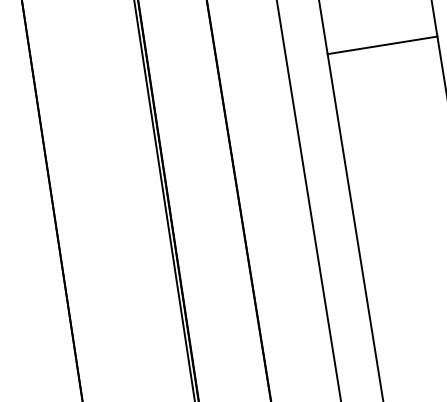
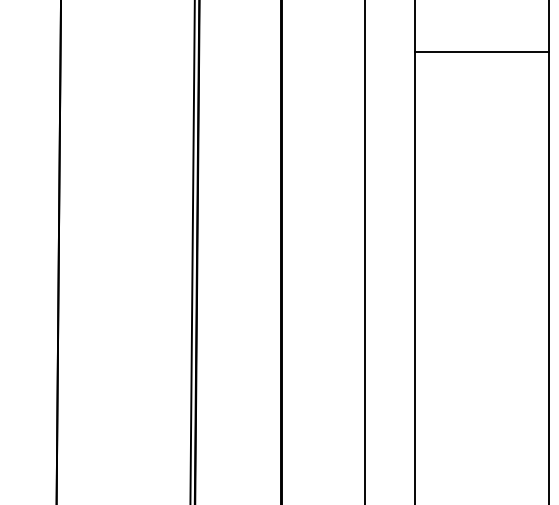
line: (382, 45) -> (481, 52), moved

